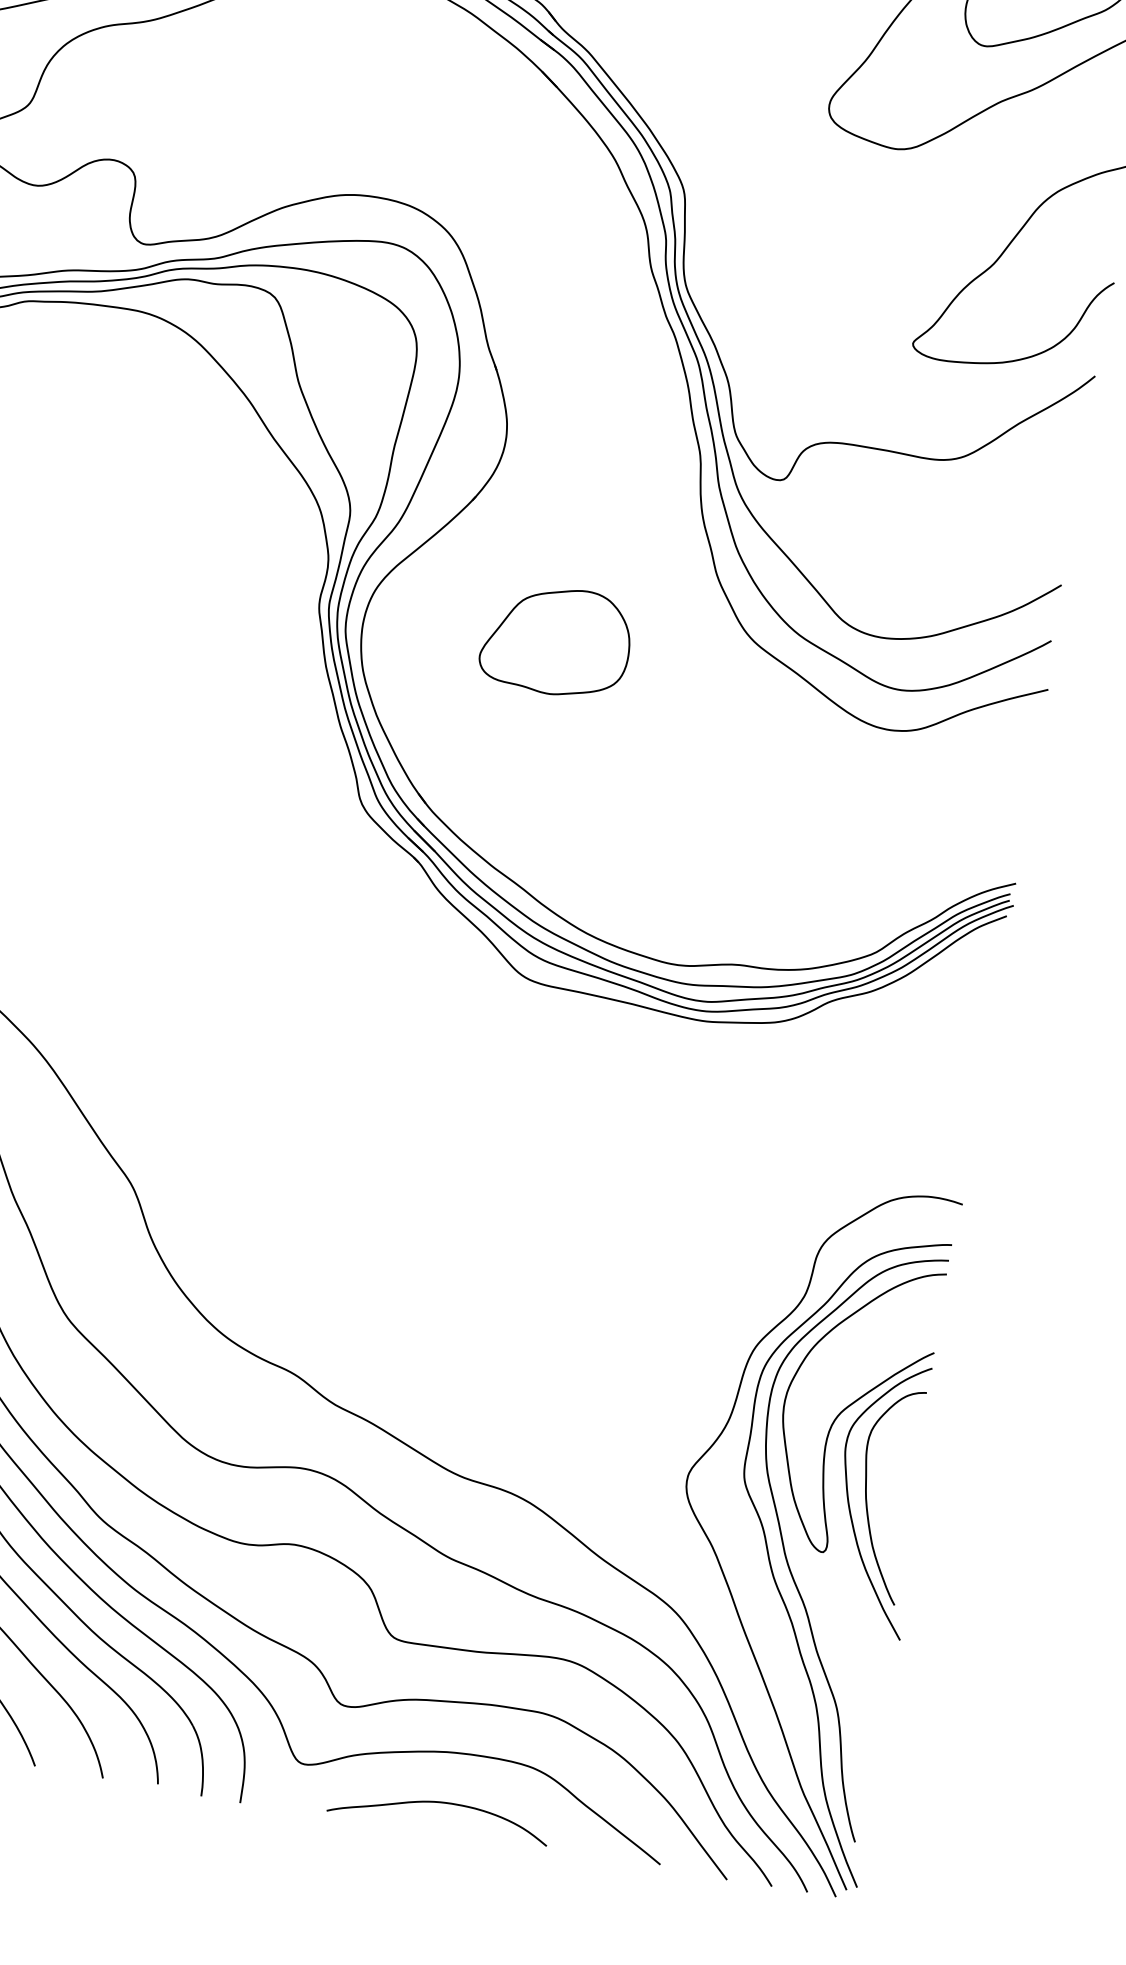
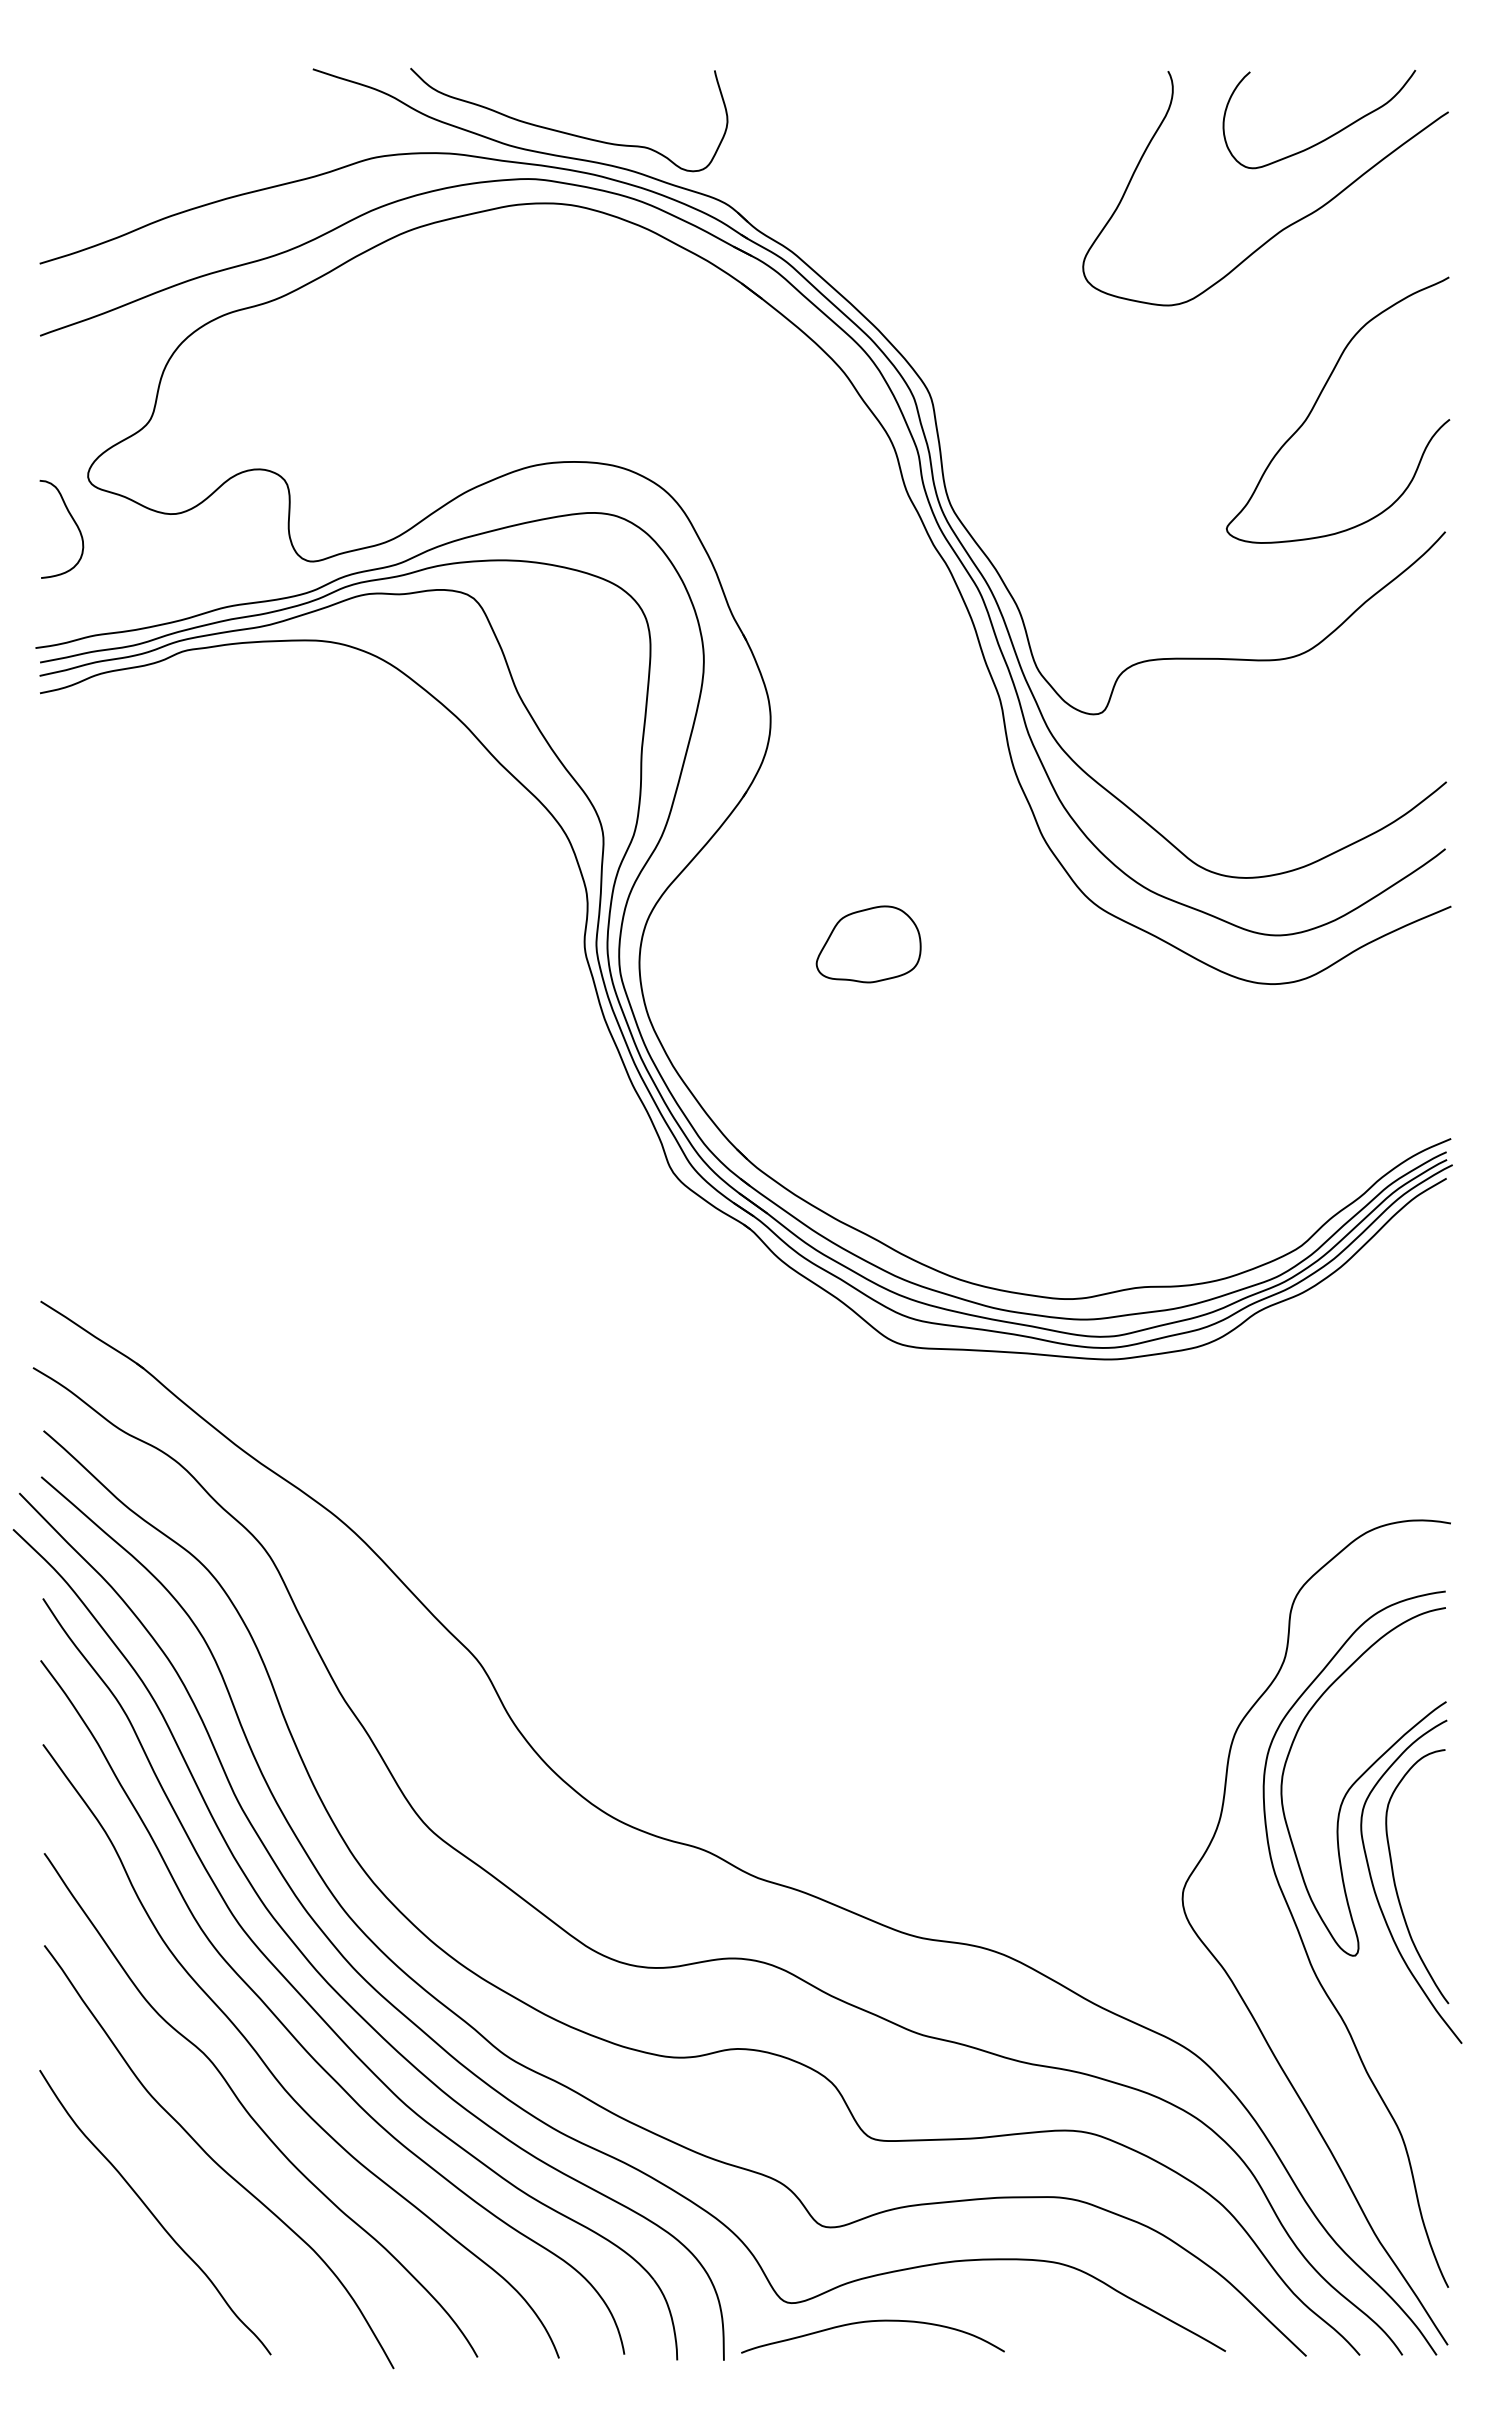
part: (556, 640) -> (868, 944), size x0.6
curve: (770, 1560) -> (1295, 1975), removed
curve: (439, 1803) -> (871, 2322), moved

